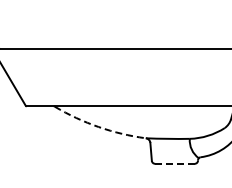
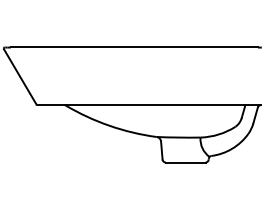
arc: (98, 126) -> (109, 125), dashed -> solid
line: (174, 163) -> (185, 162), dashed -> solid

